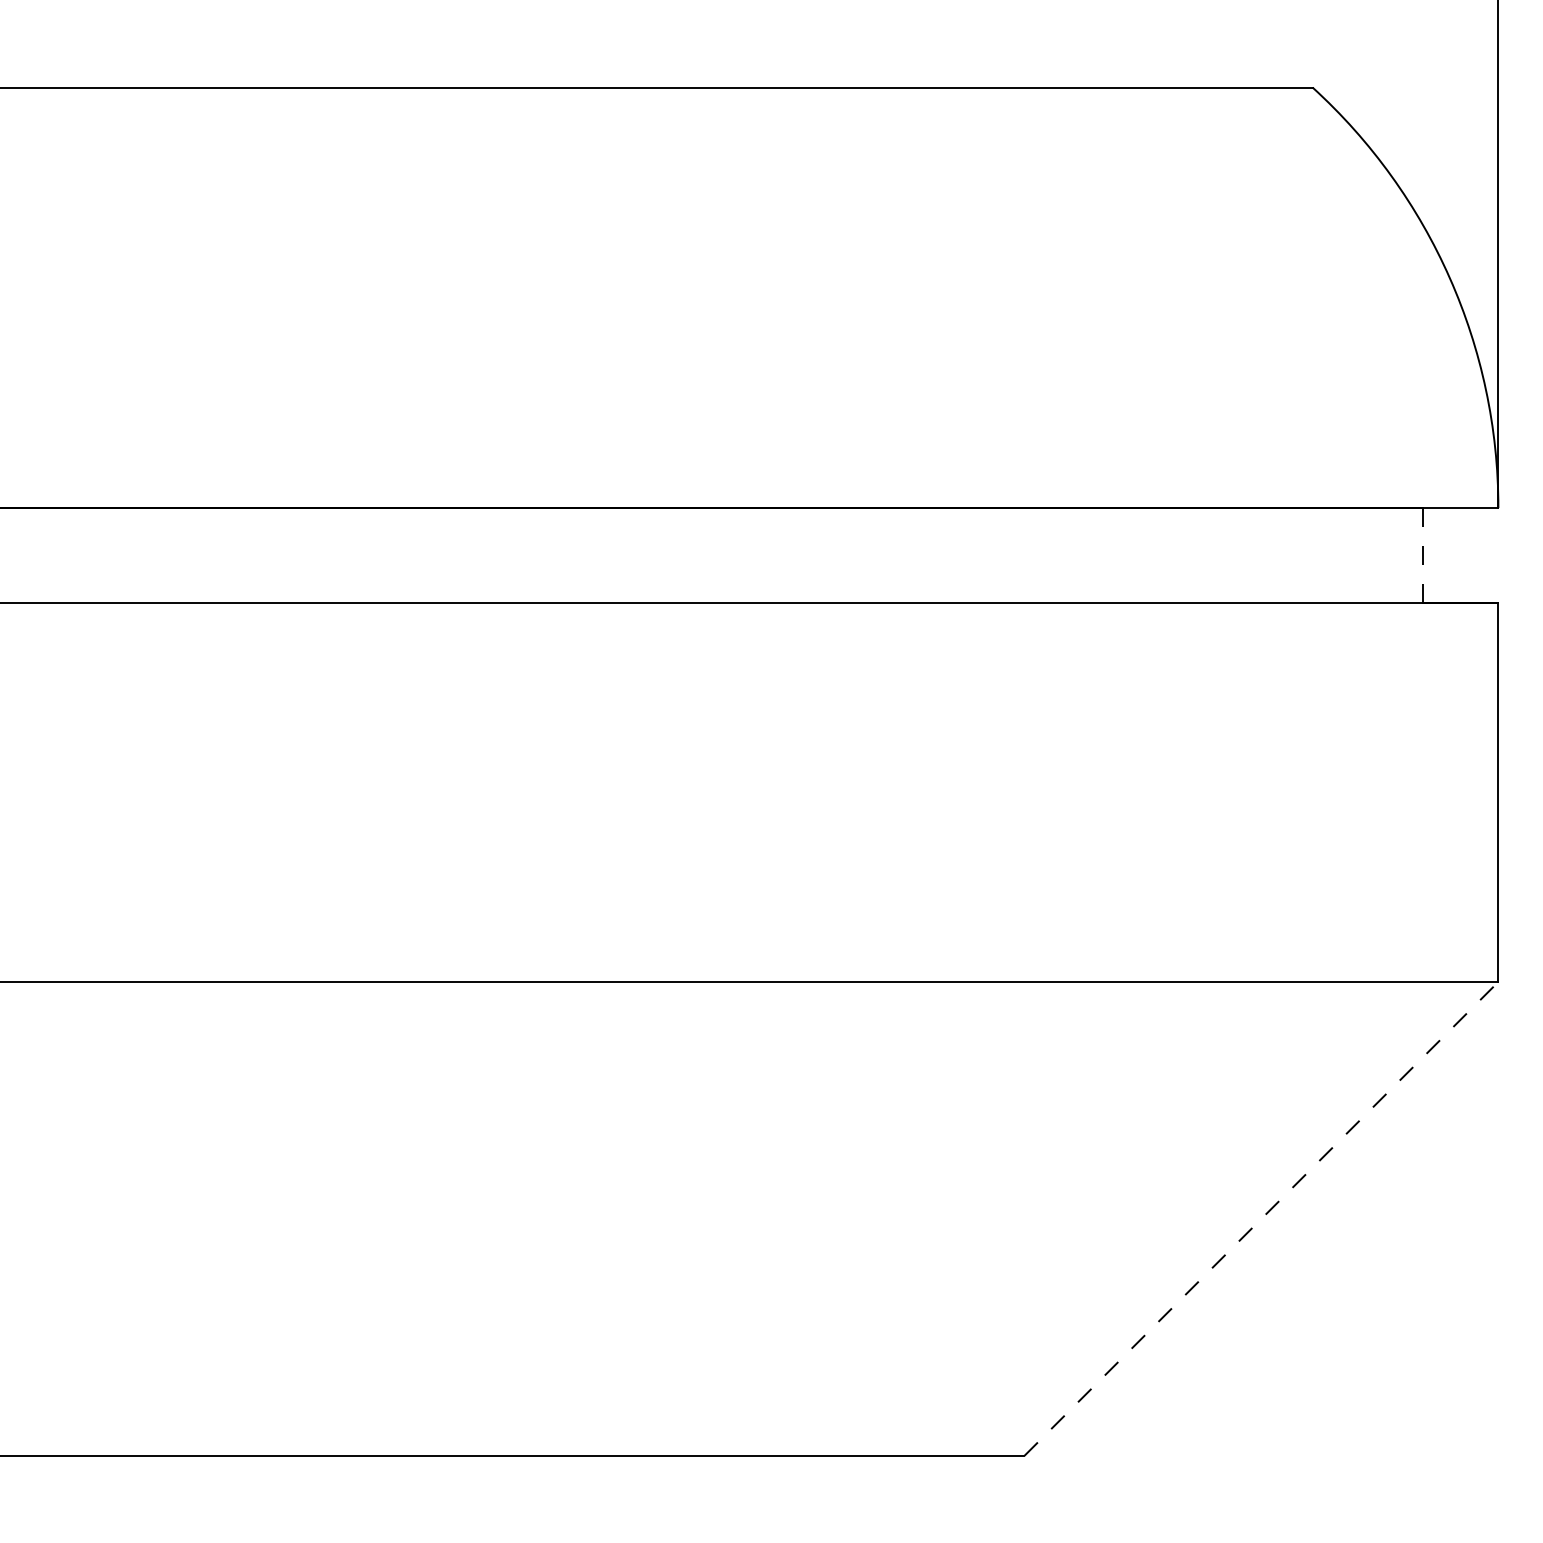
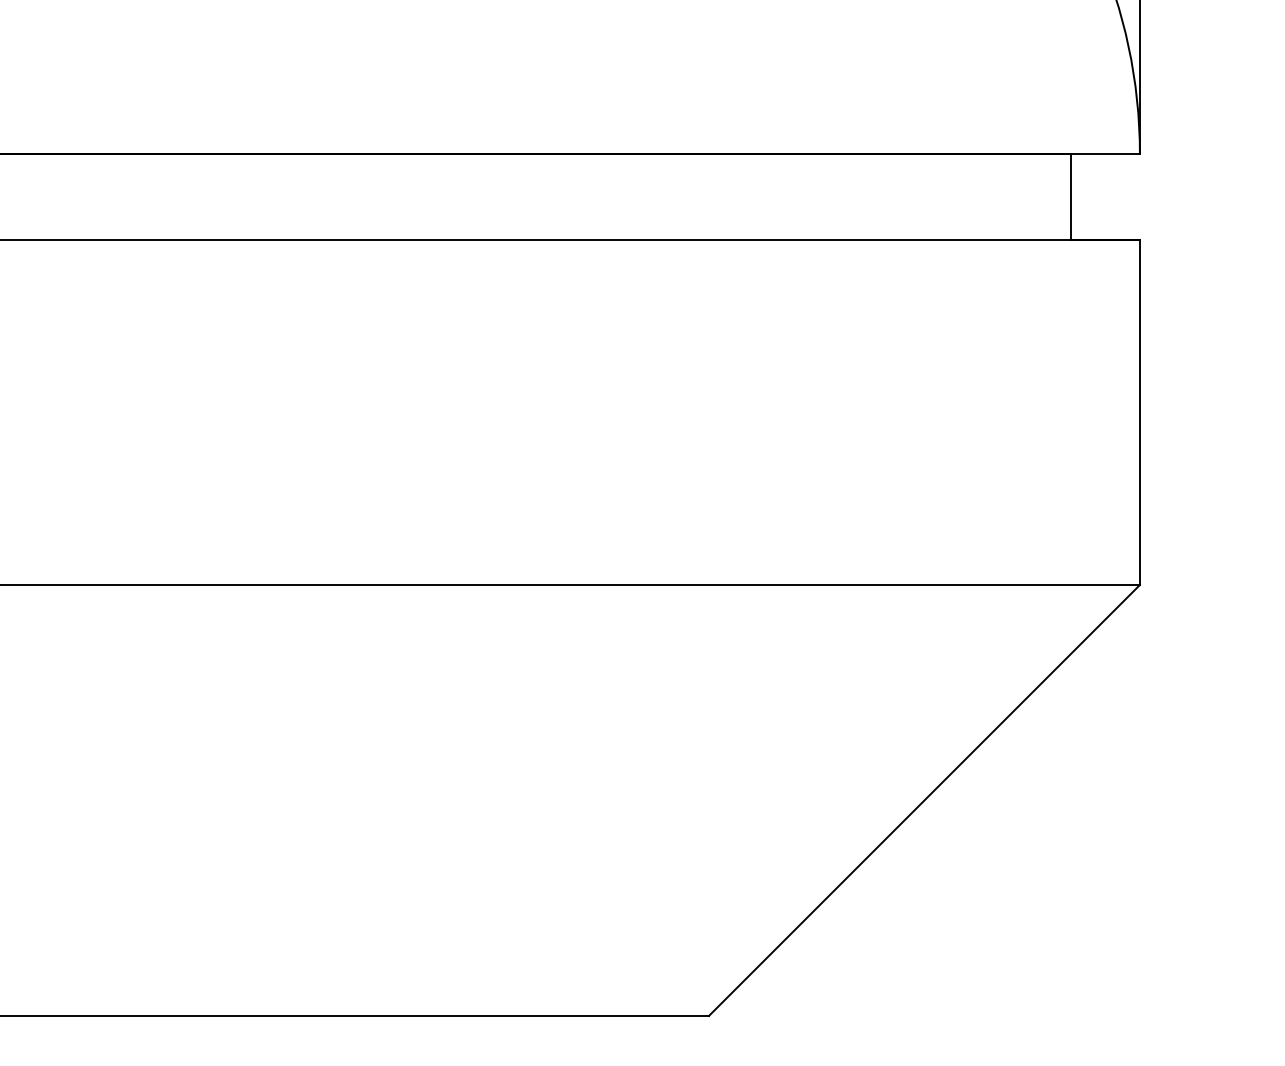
line: (1422, 554) -> (1070, 196), dashed -> solid
line: (1261, 1218) -> (924, 800), dashed -> solid

